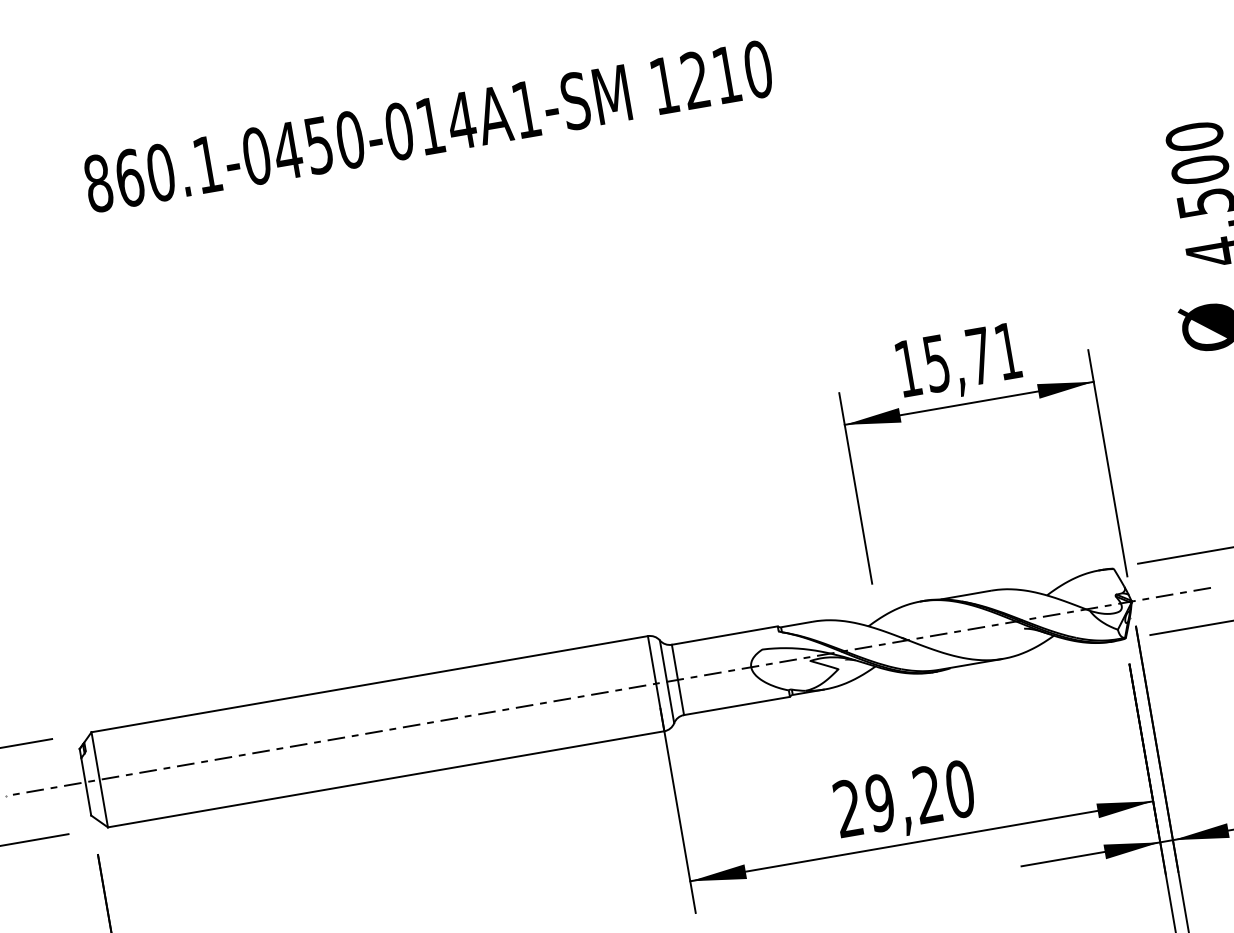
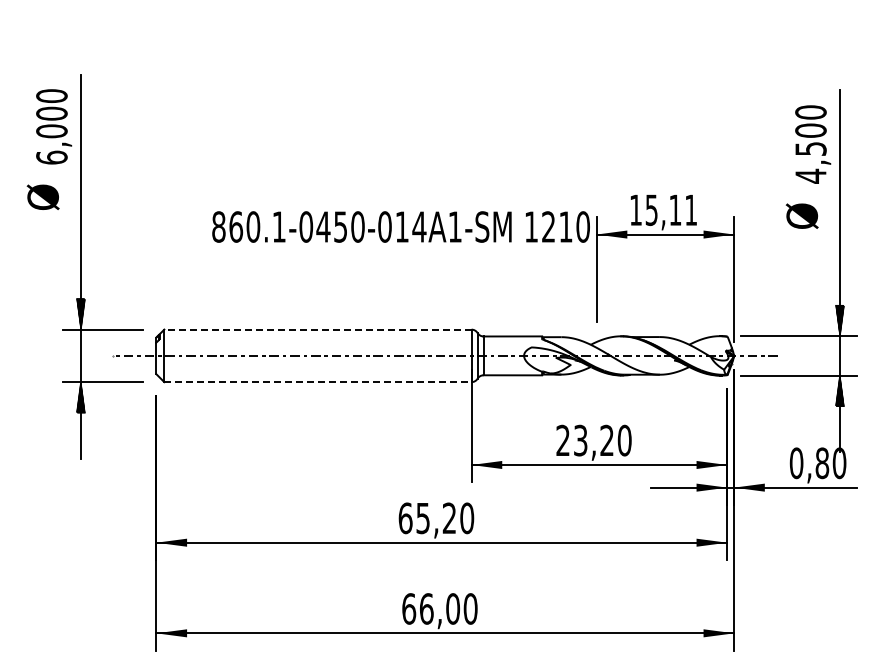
text: (427, 125) -> (400, 226), moved
text: (979, 354) -> (675, 209), 15,71 -> 15,11
line: (368, 684) -> (317, 329), solid -> dashed
line: (385, 780) -> (317, 382), solid -> dashed
text: (879, 802) -> (580, 440), 29,20 -> 23,20

